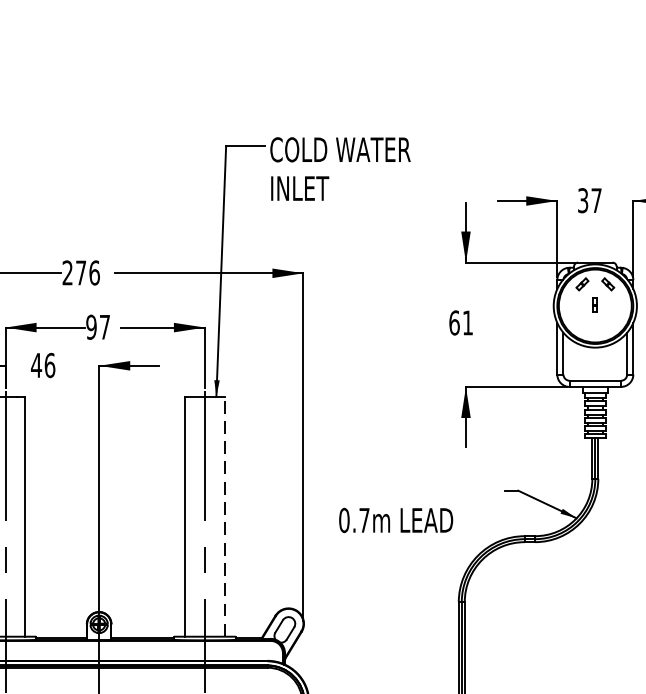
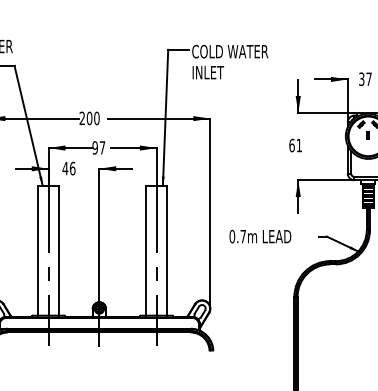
text: (86, 273) -> (92, 118), 276 -> 200
line: (224, 516) -> (167, 250), dashed -> solid
text: (396, 520) -> (260, 236), moved

